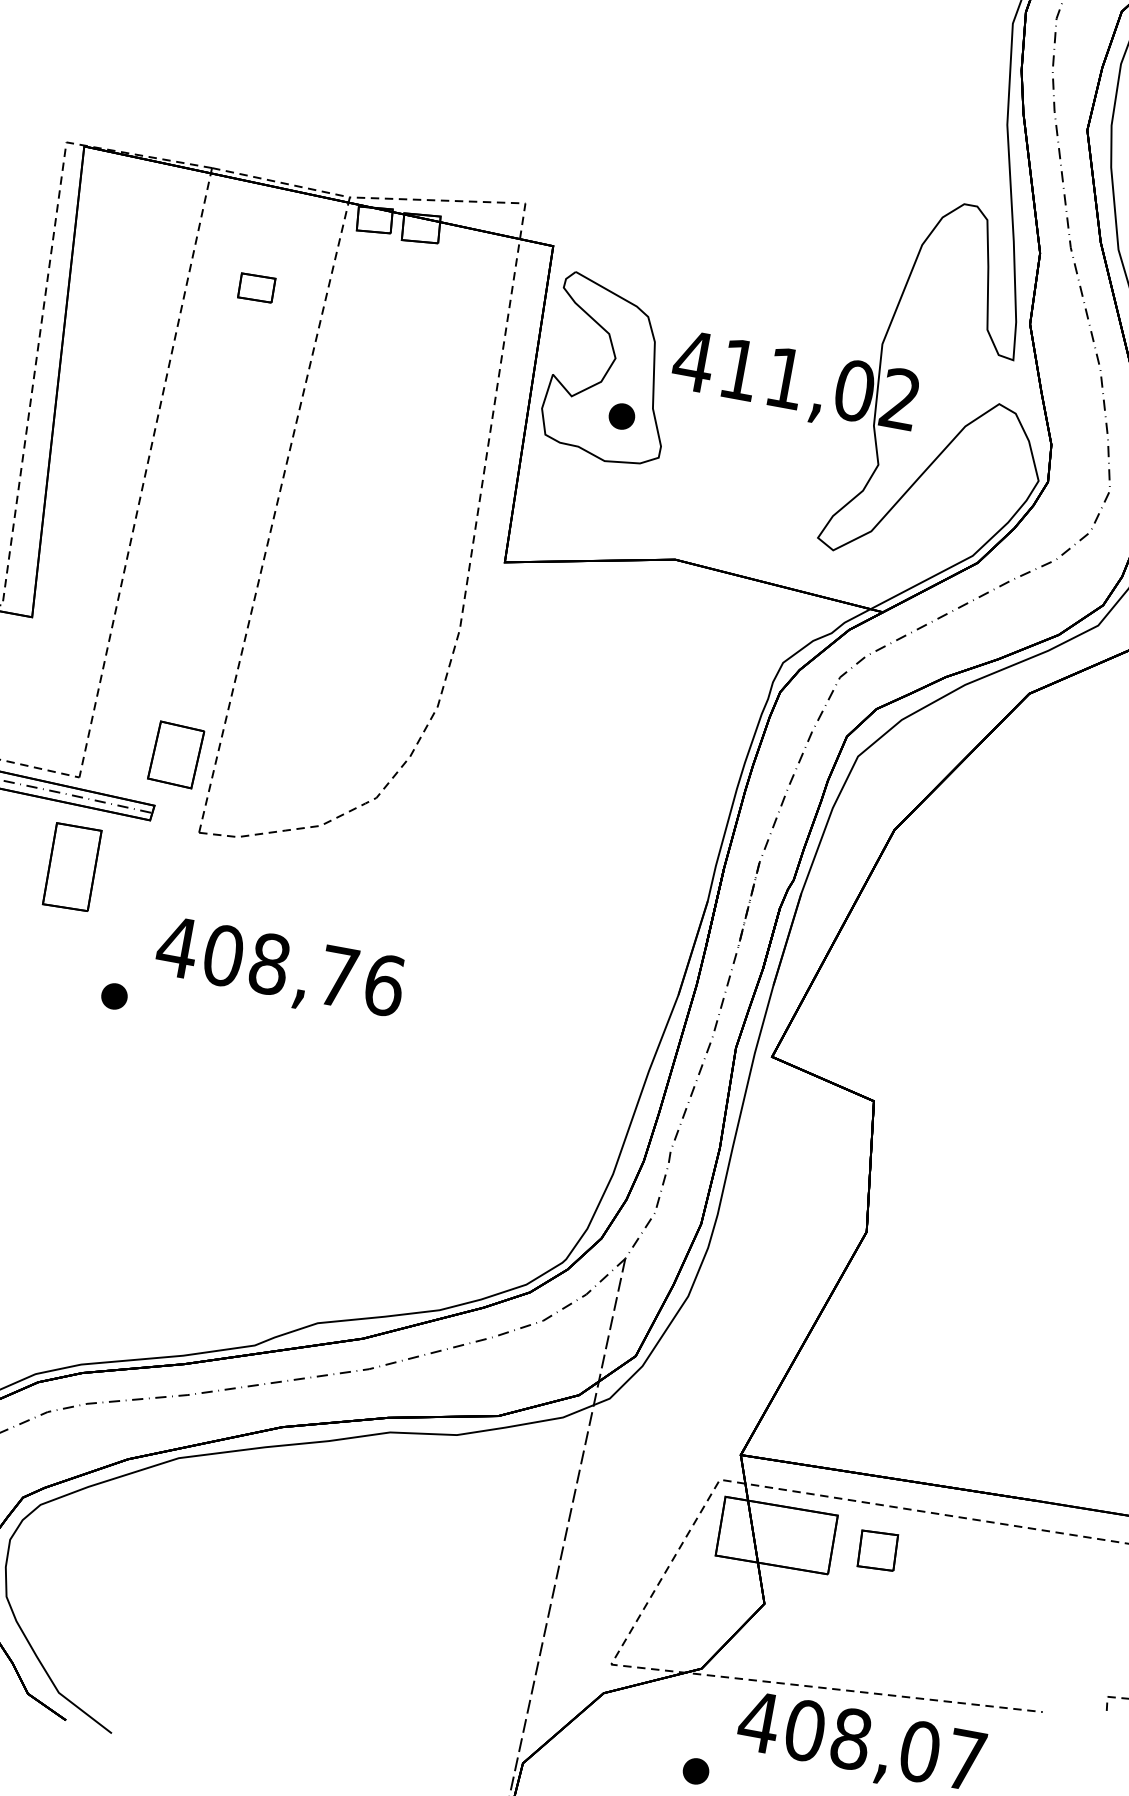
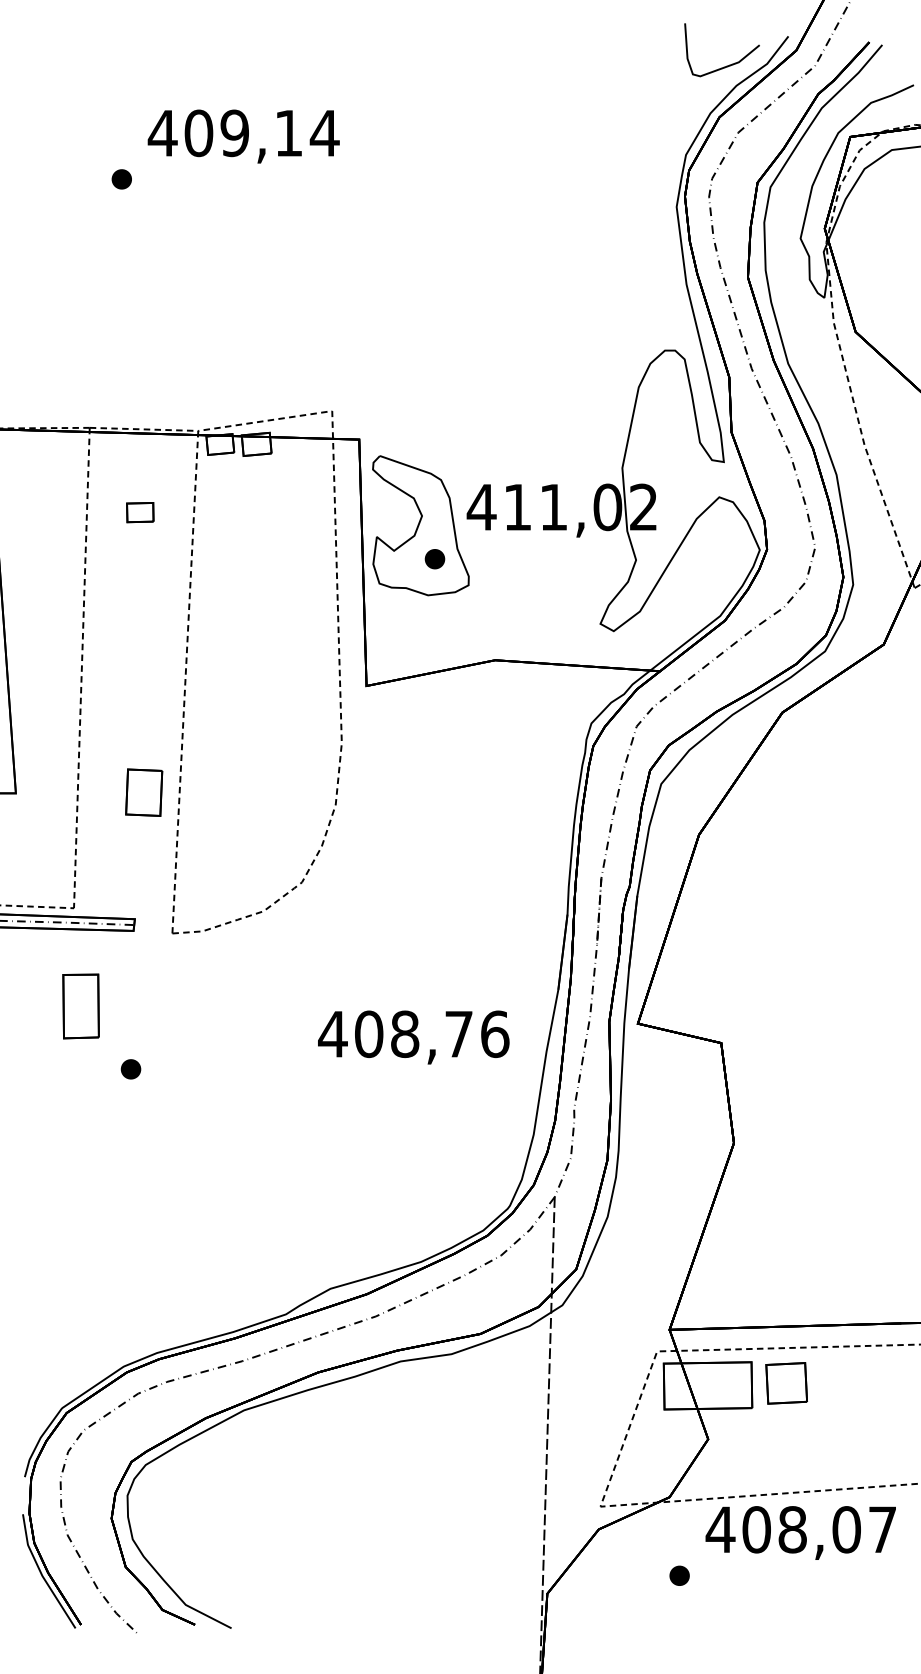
part: (176, 754) -> (144, 792), moved
part: (71, 867) -> (80, 1006), moved
text: (279, 970) -> (413, 1037), moved
part: (877, 1549) -> (786, 1382), size x1.4

